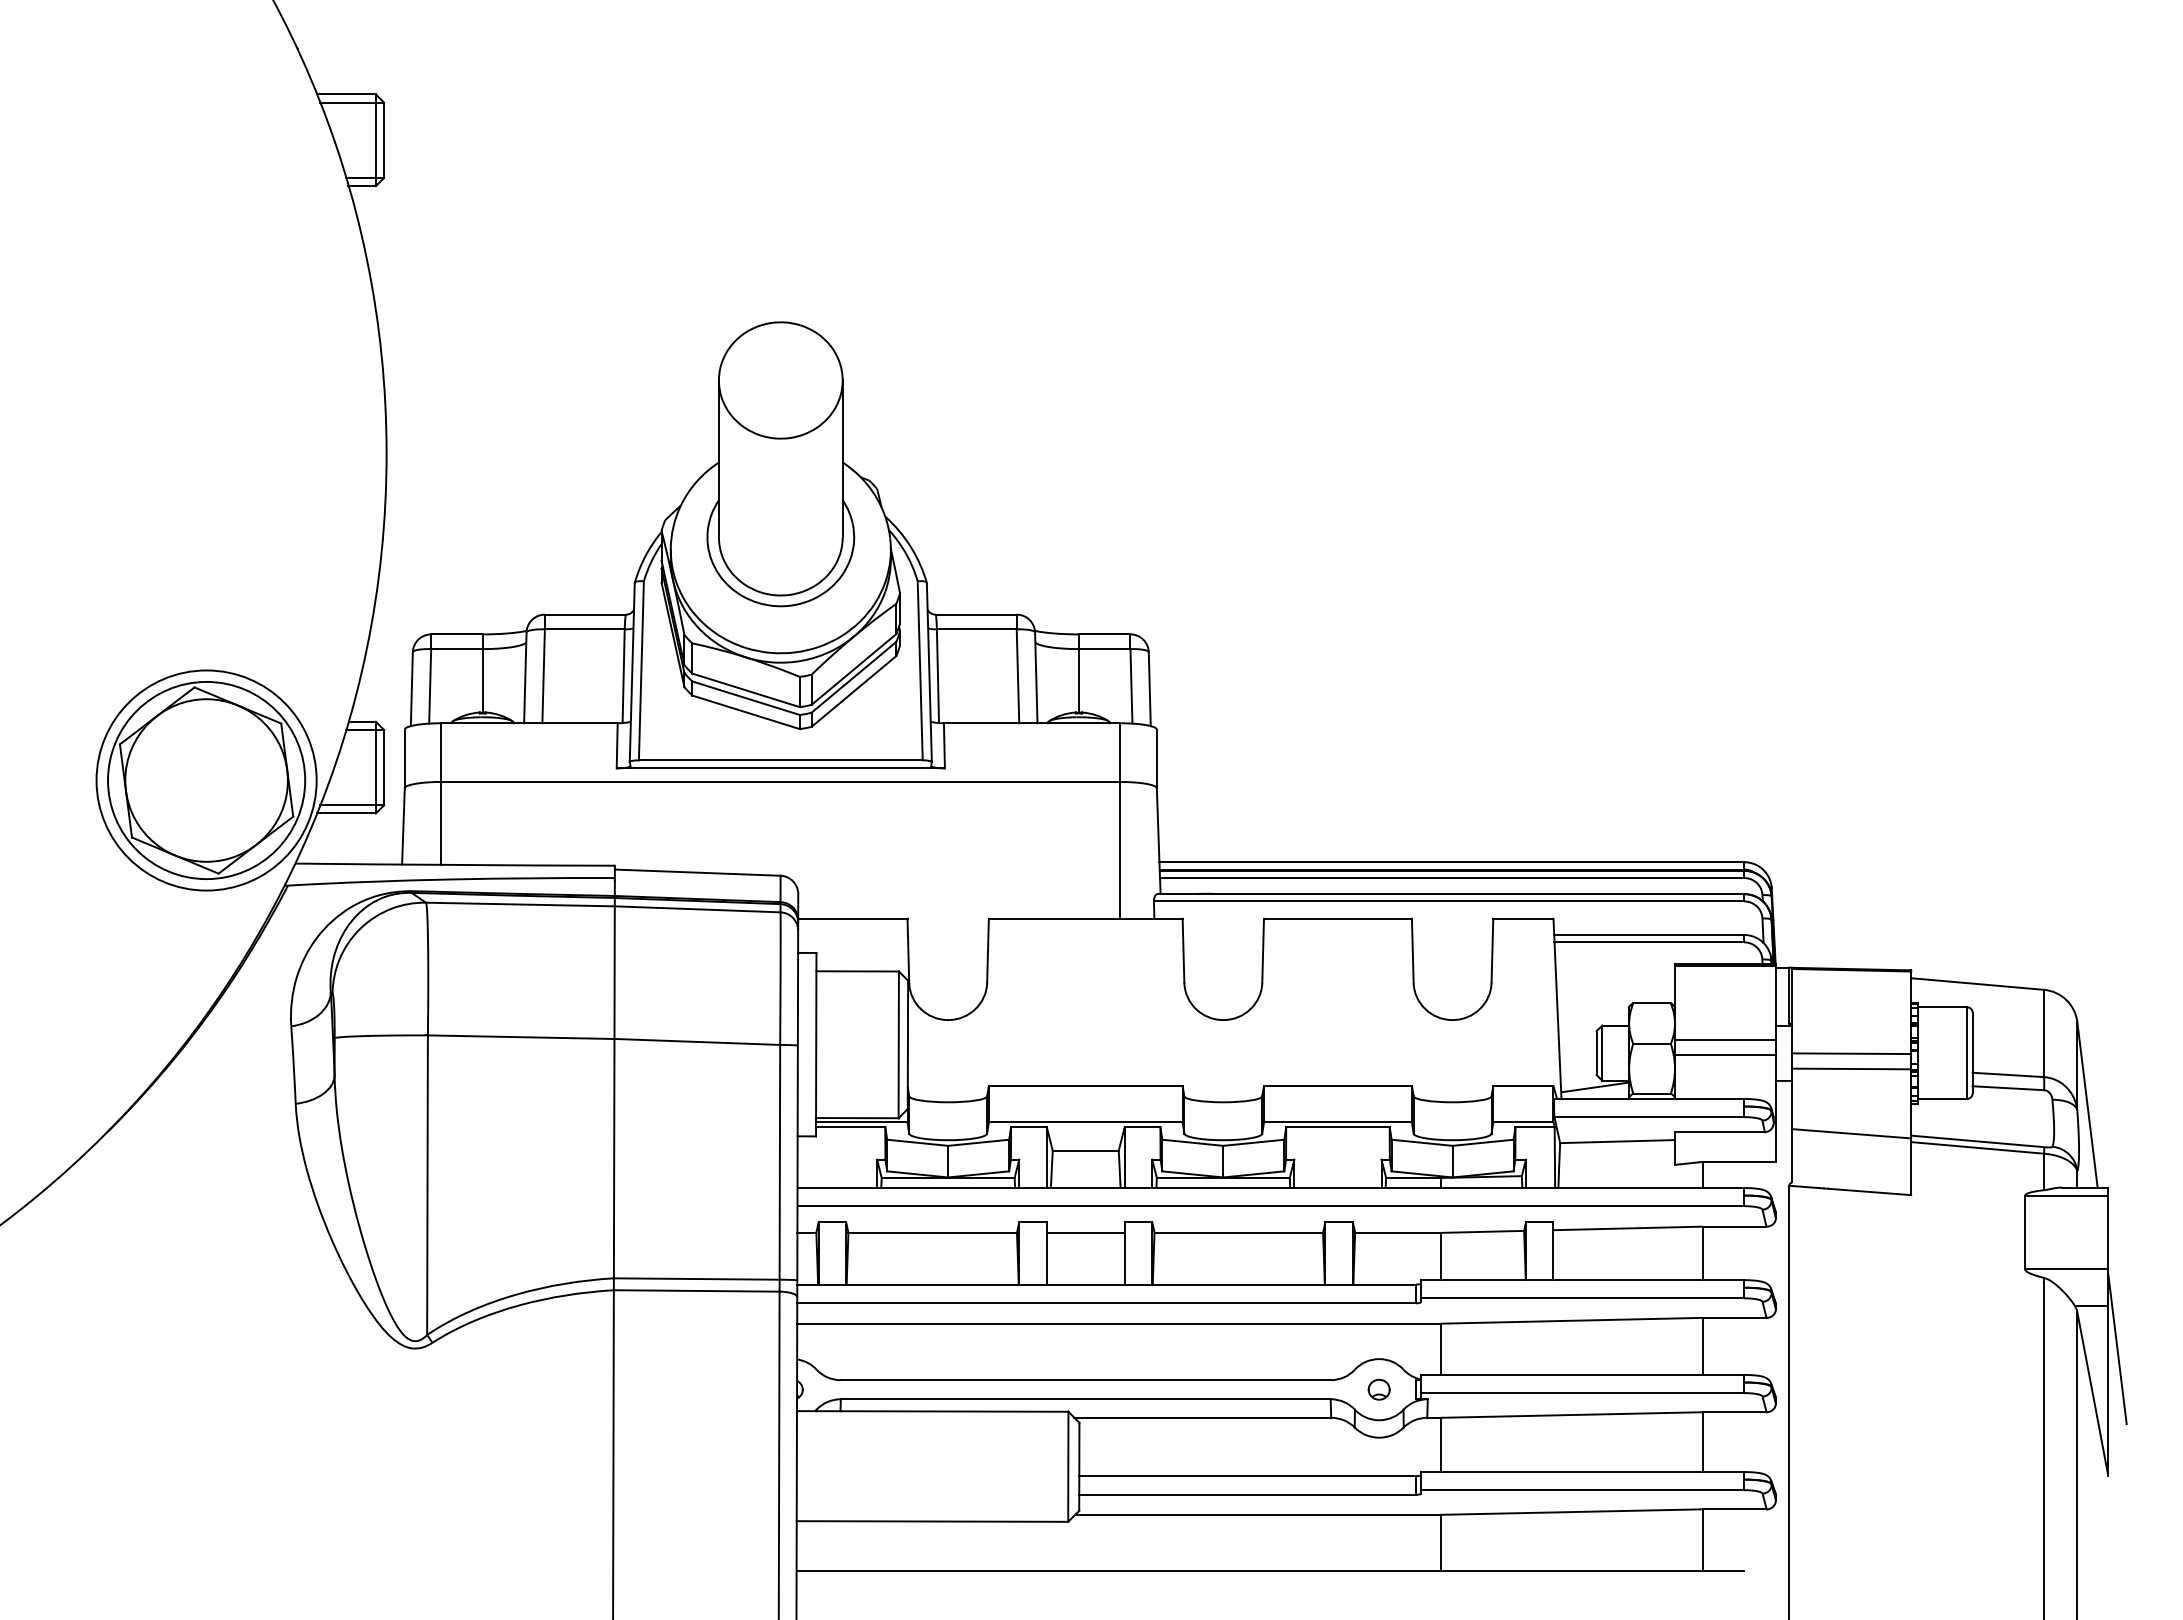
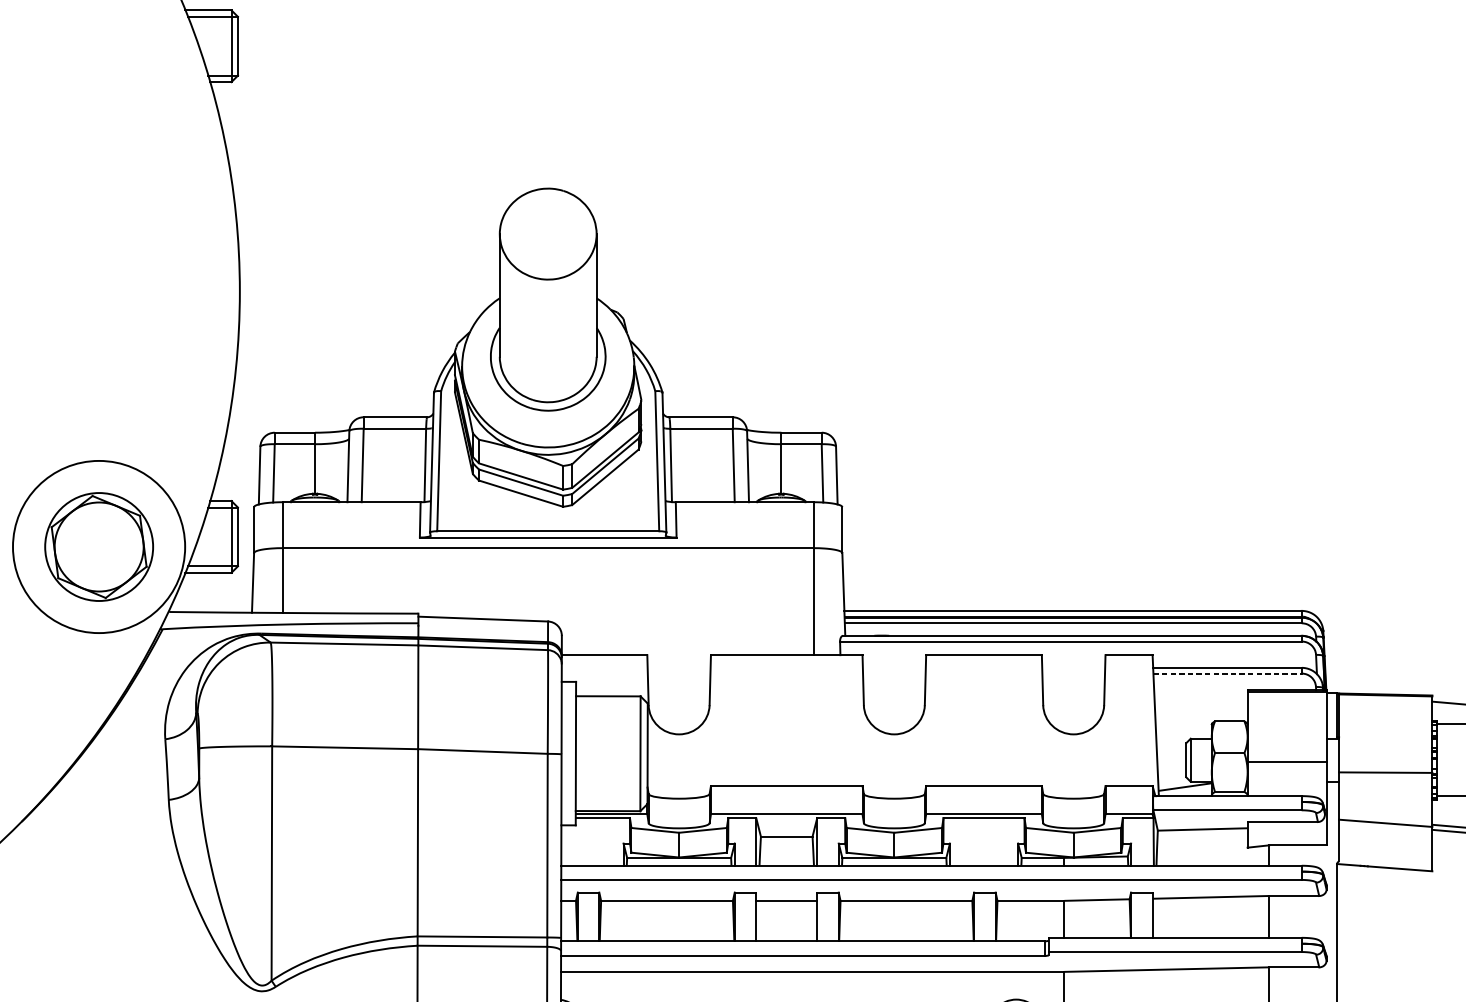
part: (206, 780) -> (98, 547), size x0.7
line: (1649, 942) -> (1227, 673), solid -> dashed
line: (1725, 1039) -> (1287, 749), removed
line: (1851, 1053) -> (1385, 760), removed

